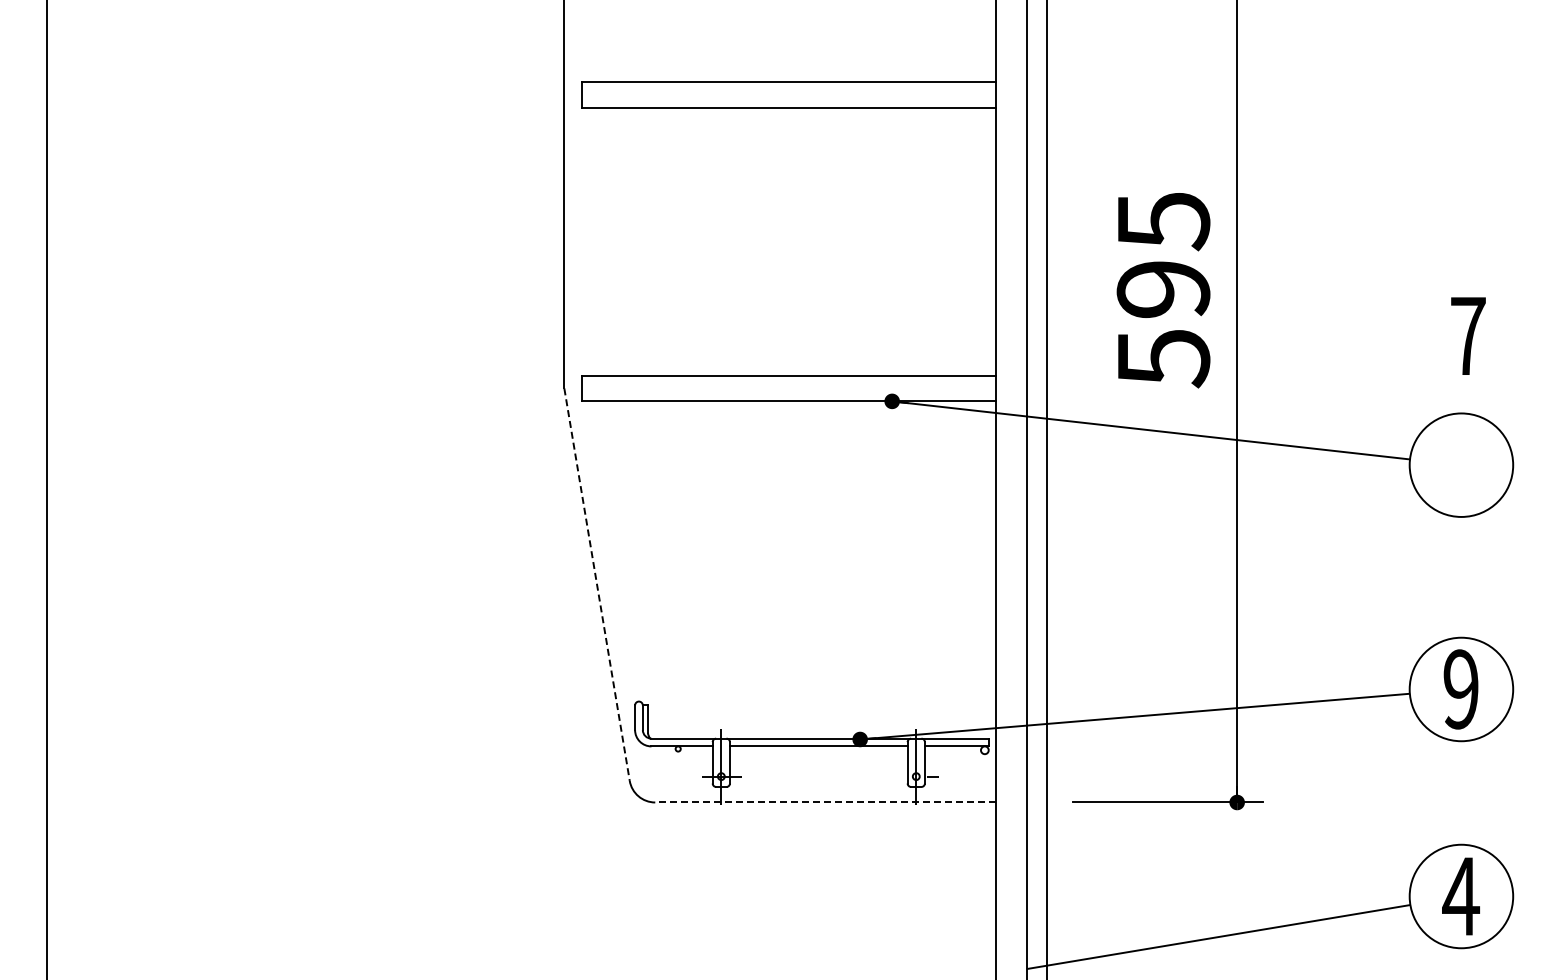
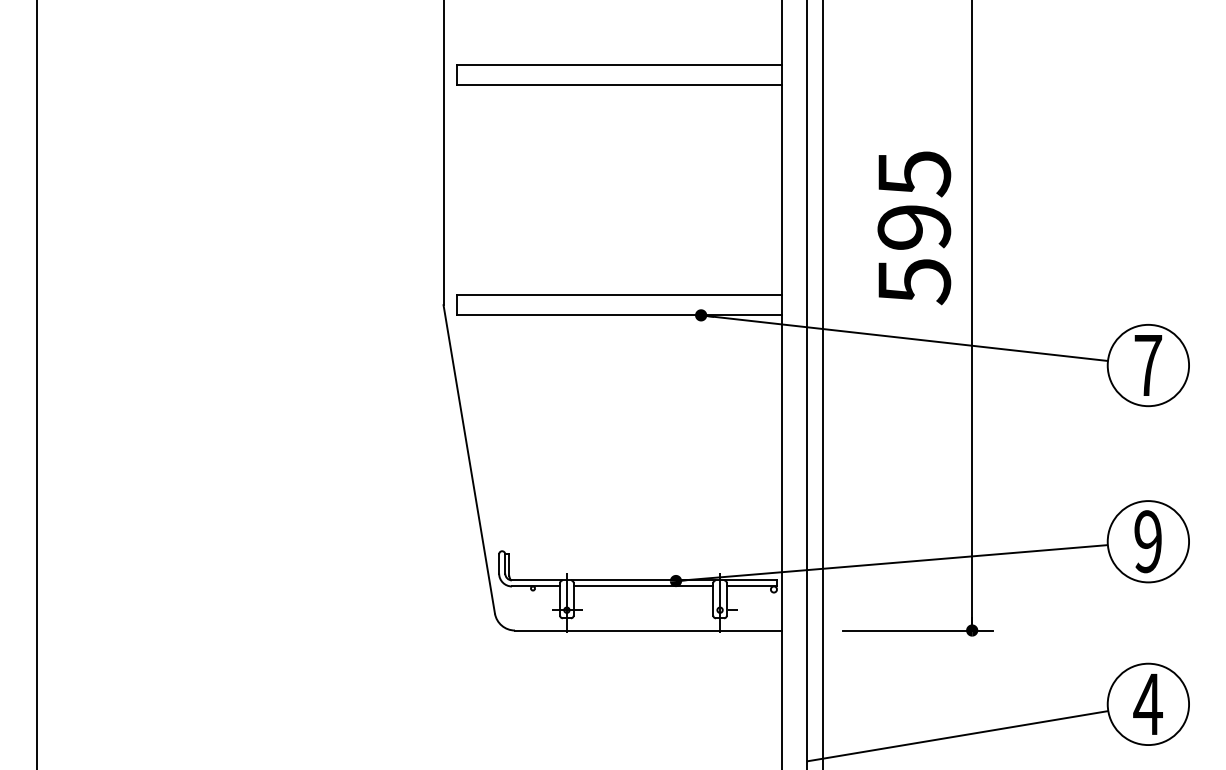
text: (1468, 335) -> (1148, 364), moved
line: (597, 584) -> (469, 459), dashed -> solid
line: (824, 802) -> (647, 630), dashed -> solid

